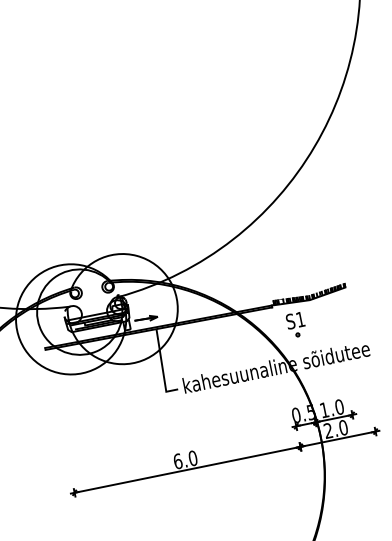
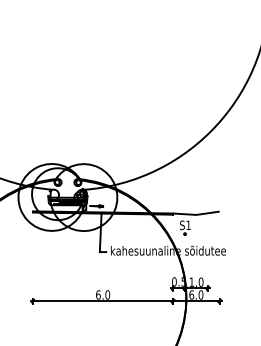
hatch: (308, 294) -> (196, 211), removed
text: (328, 430) -> (191, 294), 2.0 -> 6.0

